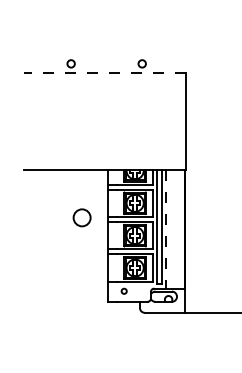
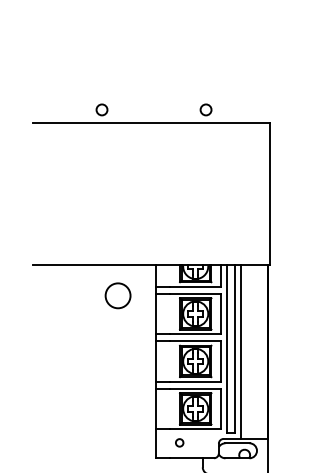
line: (104, 72) -> (150, 122), dashed -> solid
circle: (81, 217) -> (117, 295), moved
line: (166, 229) -> (241, 352), dashed -> solid

